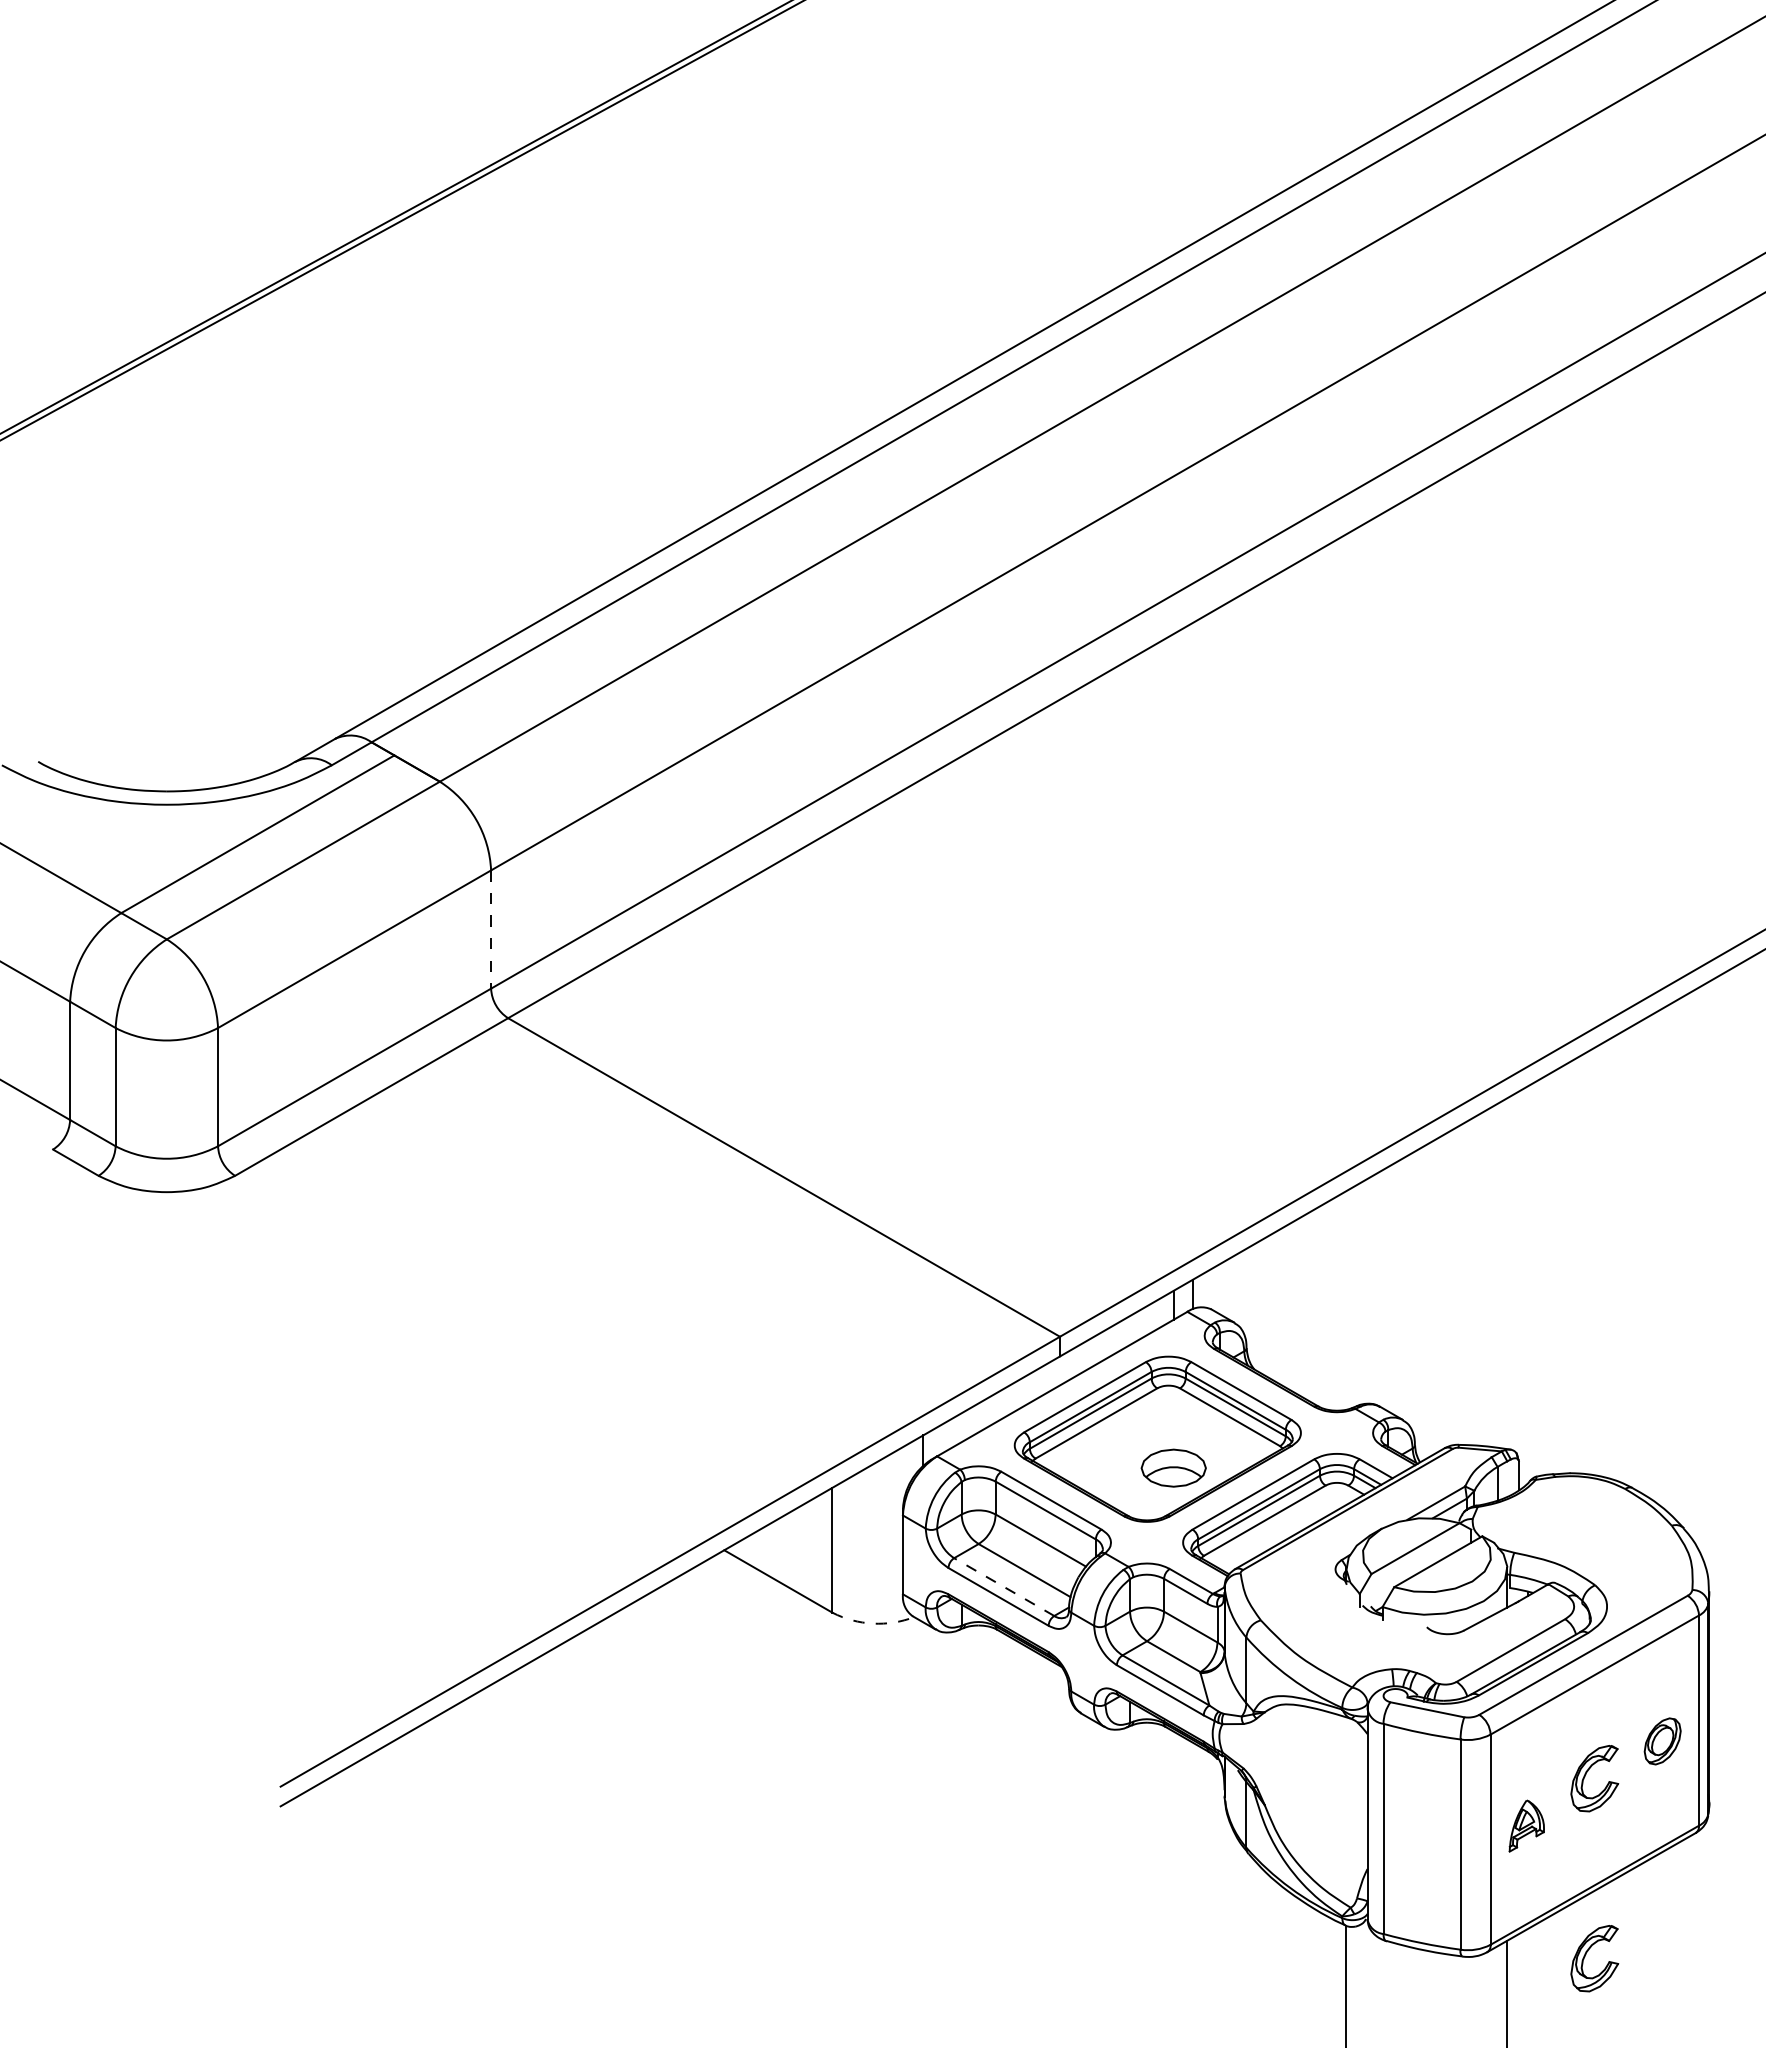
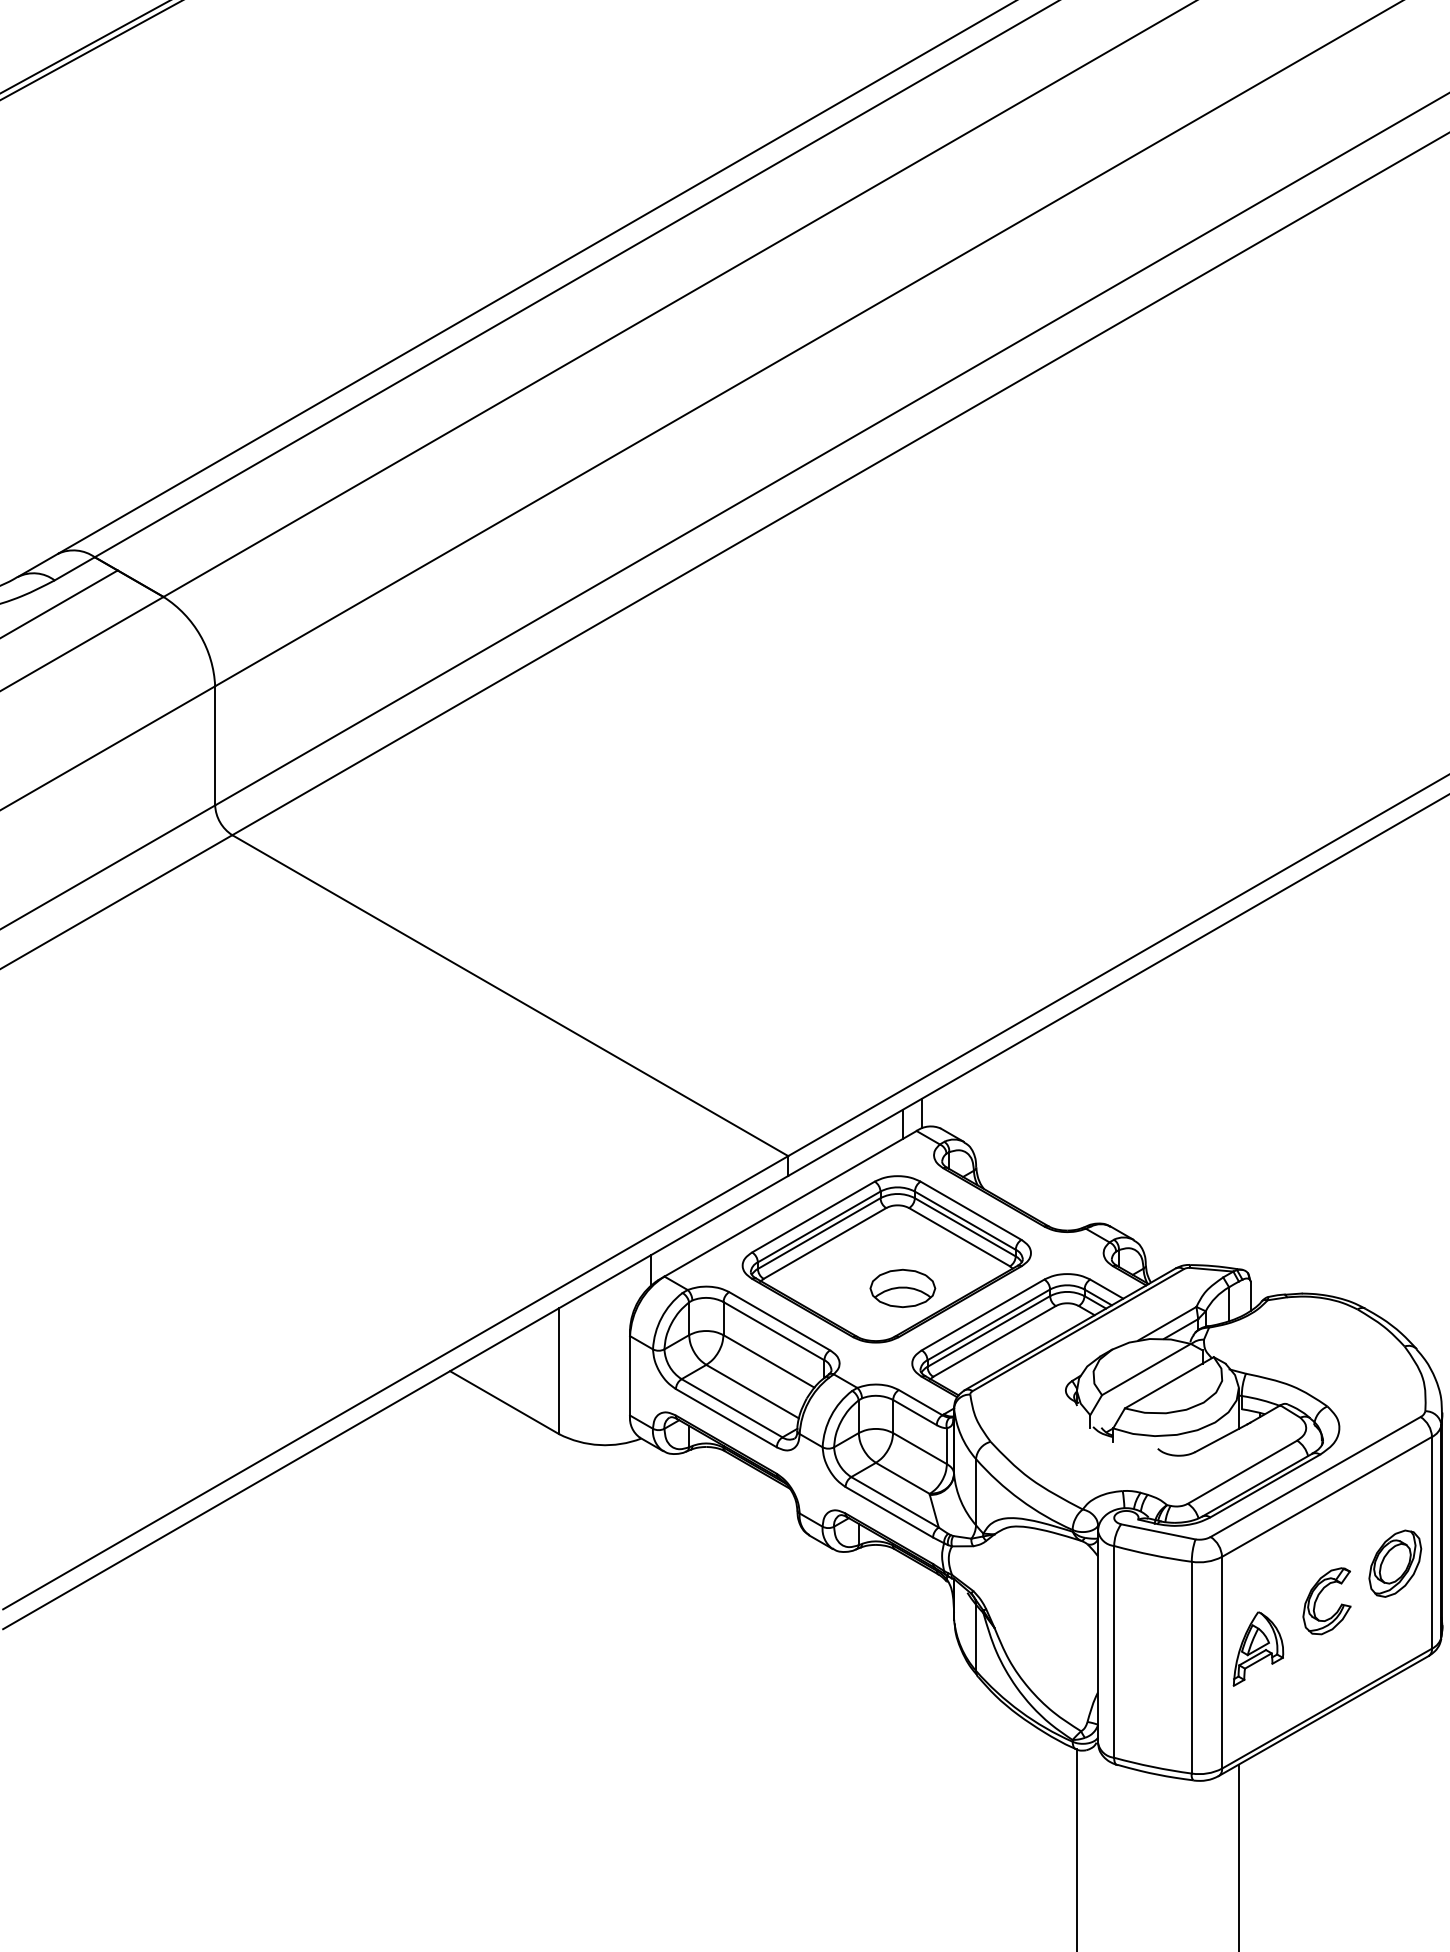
line: (491, 930) -> (215, 746), dashed -> solid
line: (1004, 1587) -> (732, 1408), dashed -> solid
arc: (872, 1623) -> (599, 1444), dashed -> solid
part: (1662, 1741) -> (1395, 1563), size x1.43
part: (1526, 1825) -> (1258, 1648), size x1.43
part: (1586, 1954) -> (1318, 1778), removed

